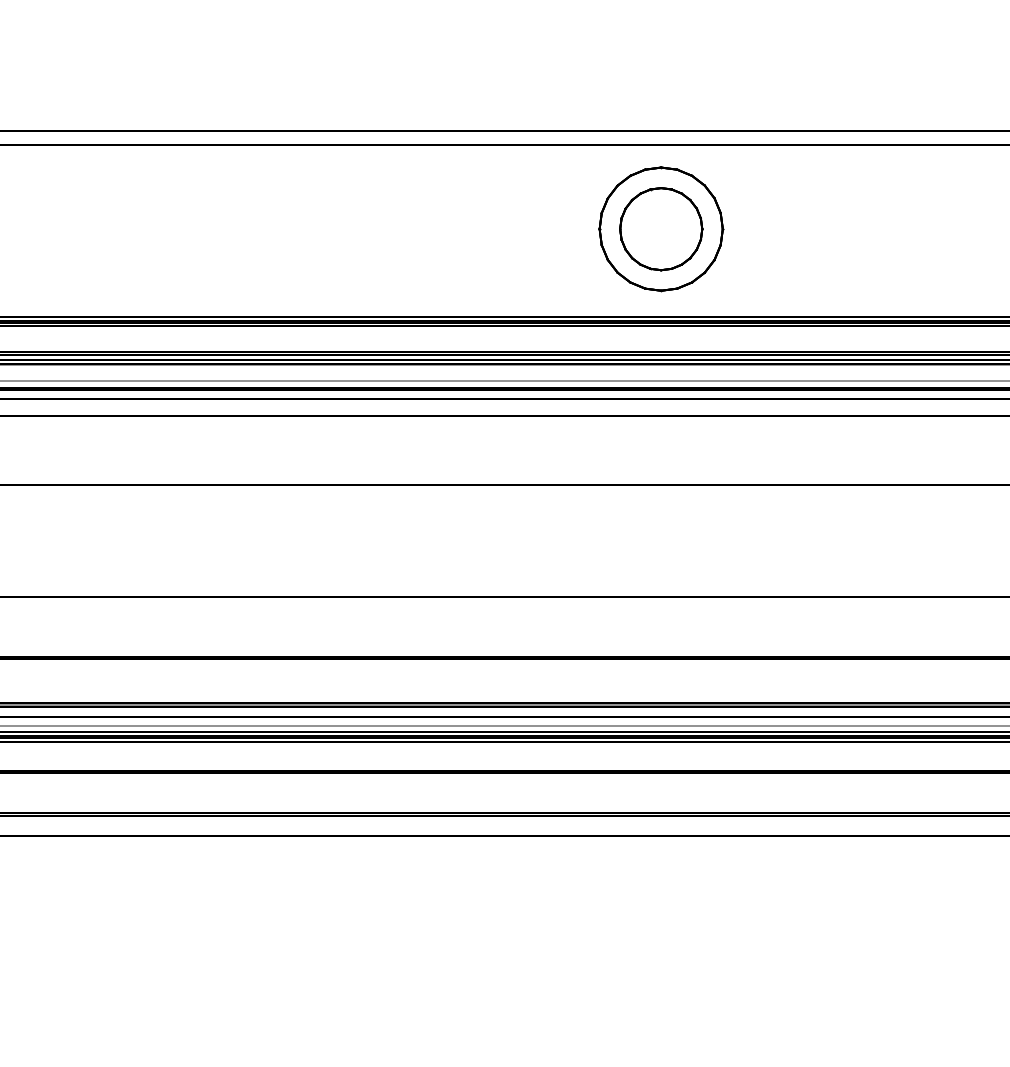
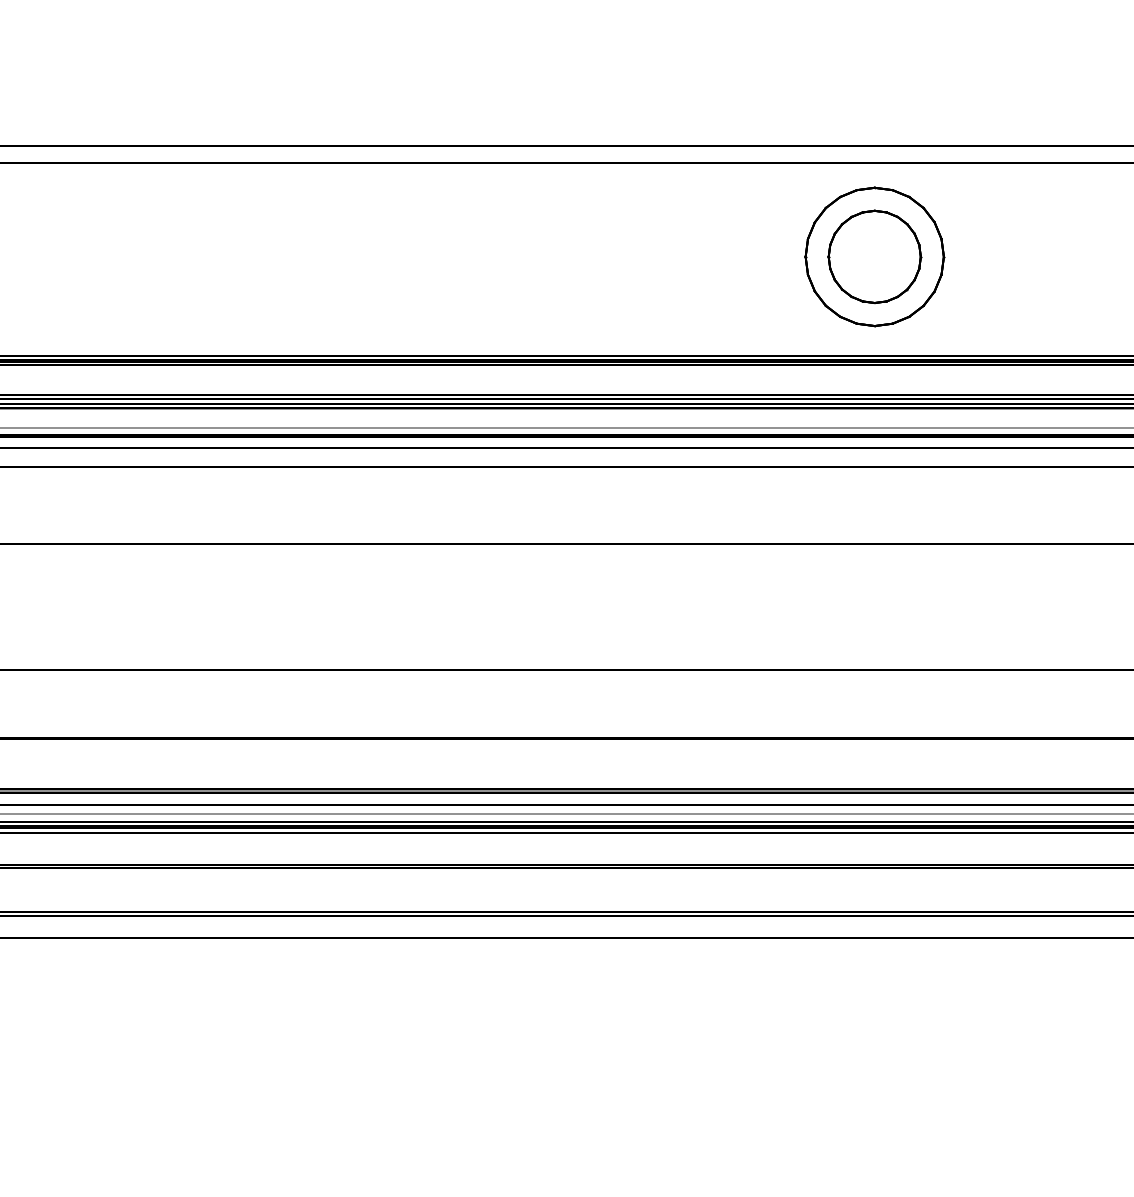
part: (661, 229) -> (875, 257), moved

